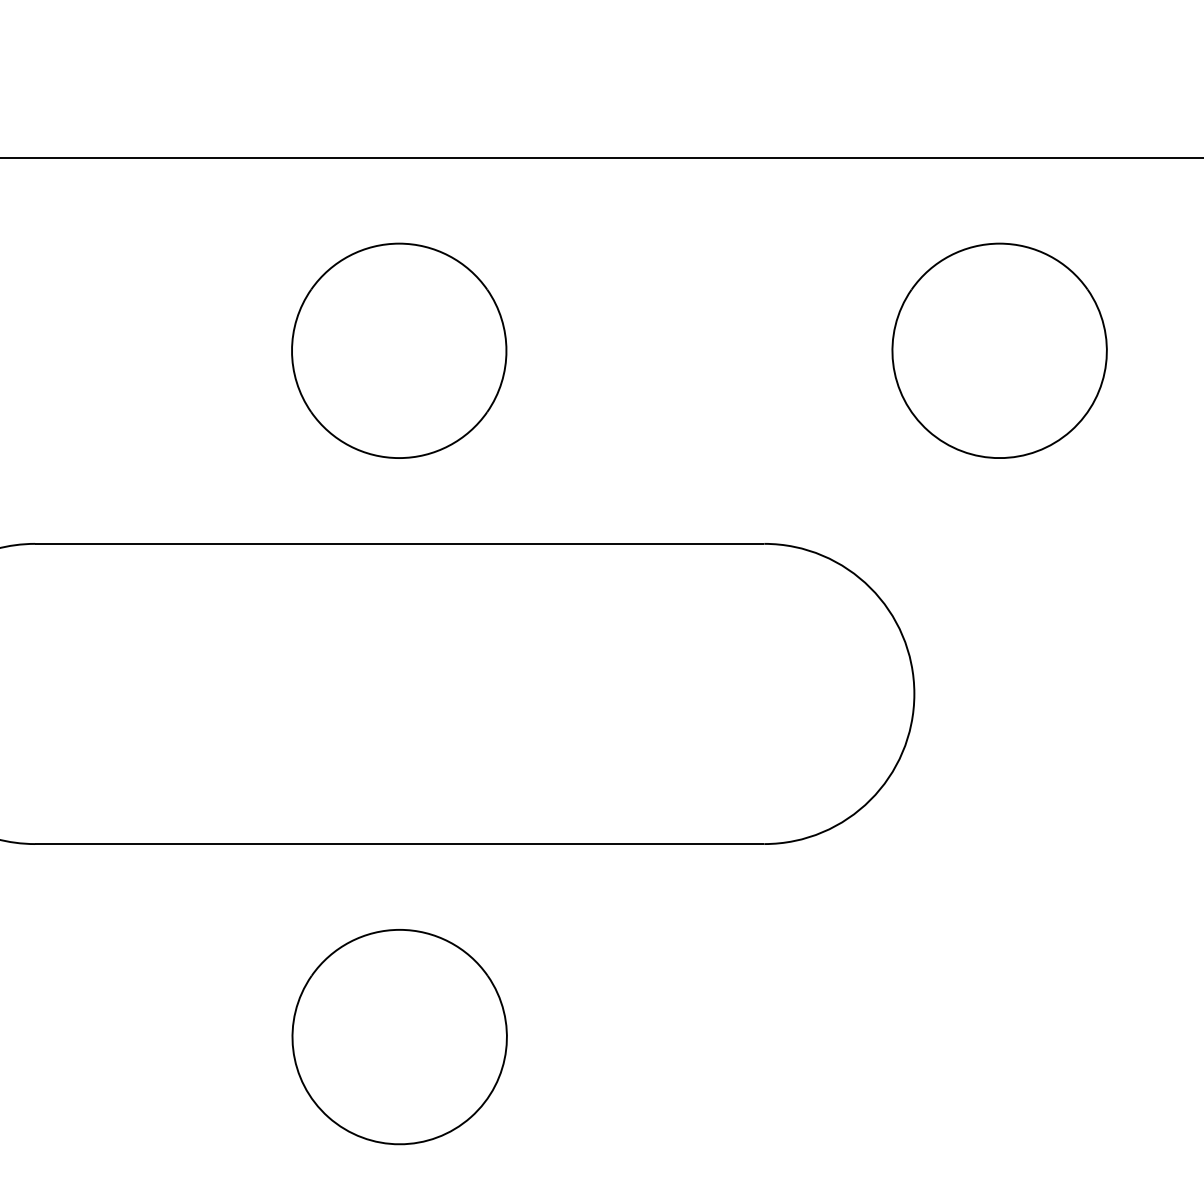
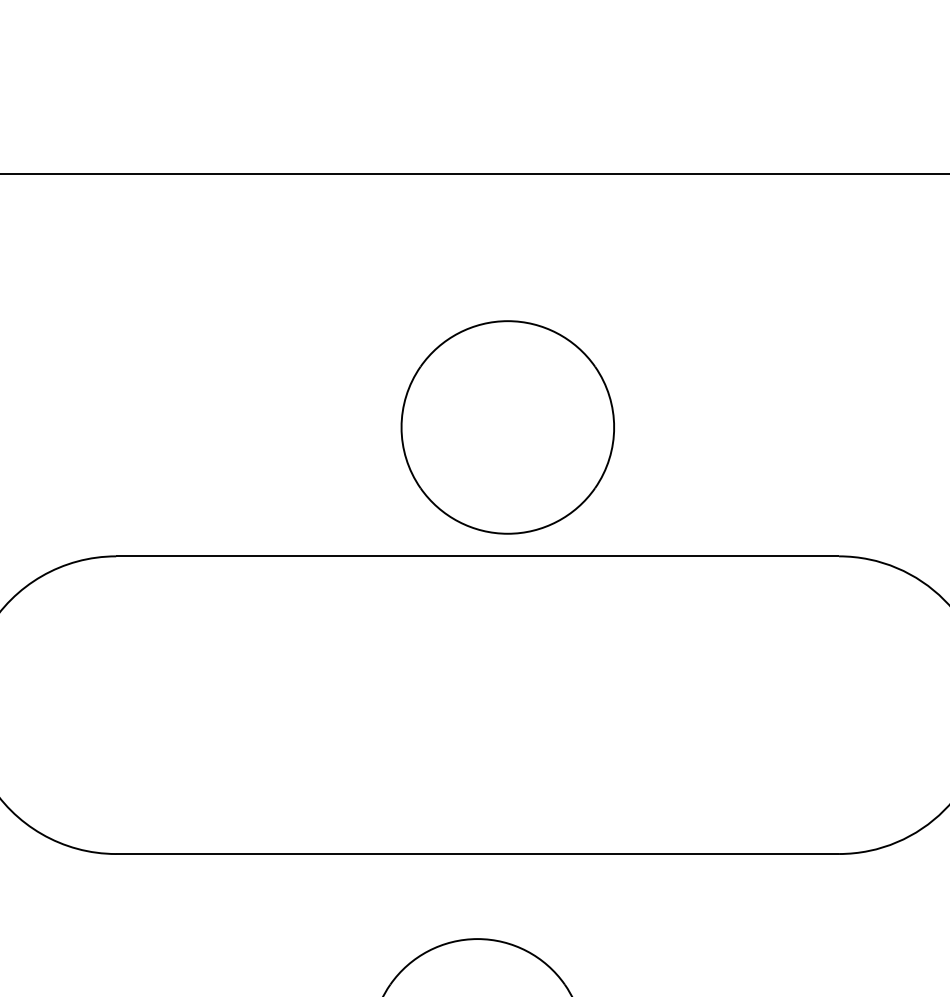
part: (399, 350) -> (508, 427), moved

